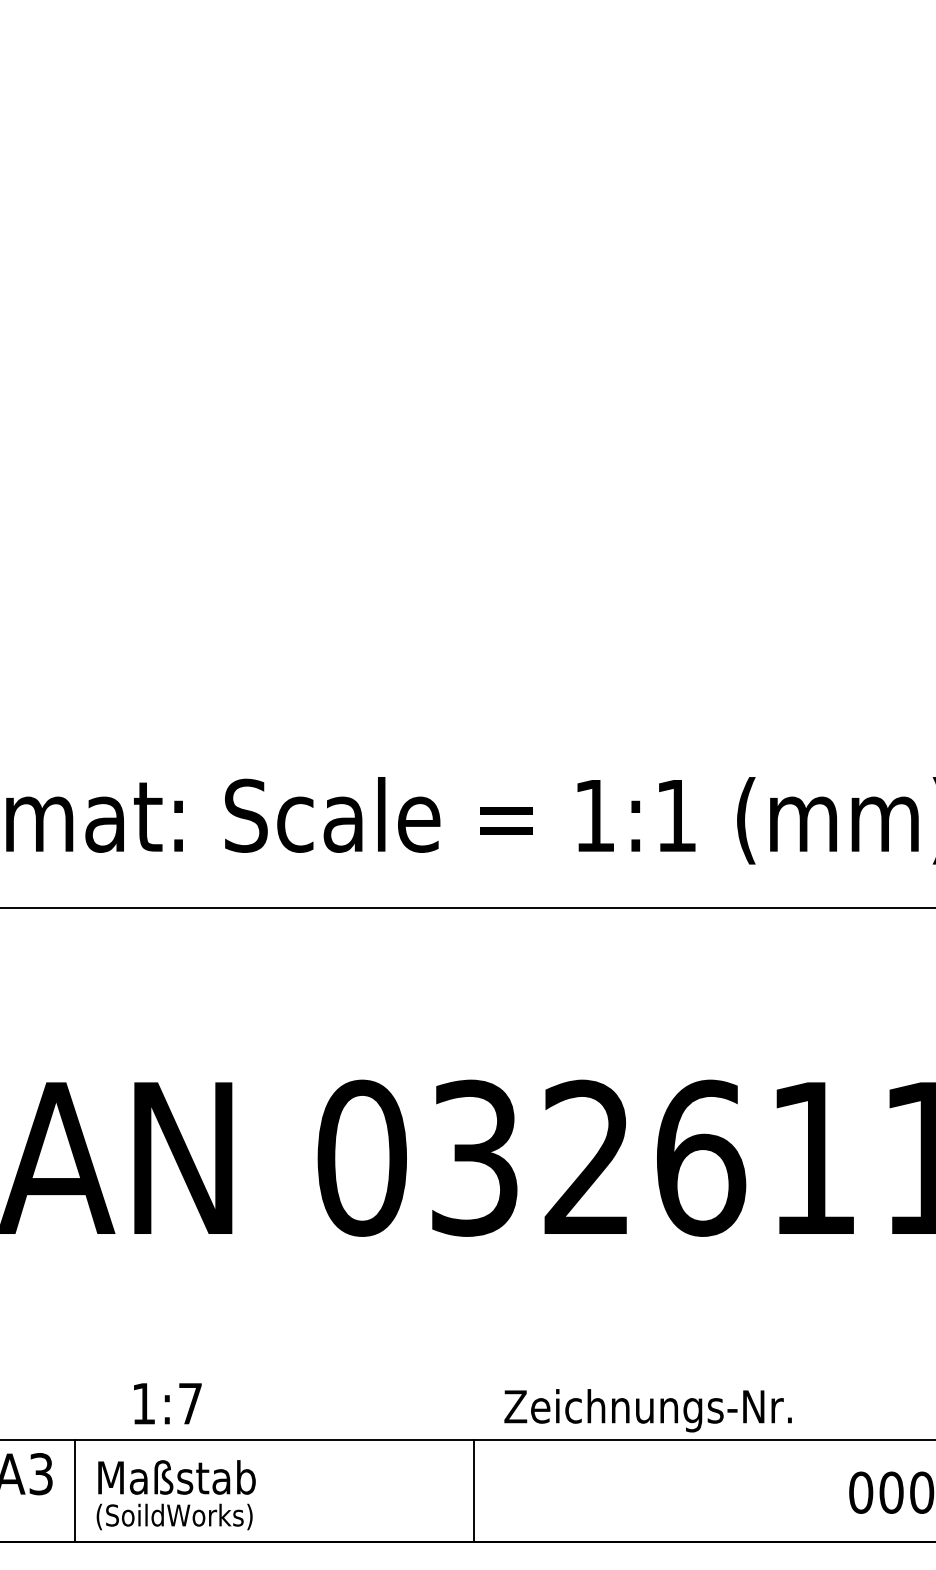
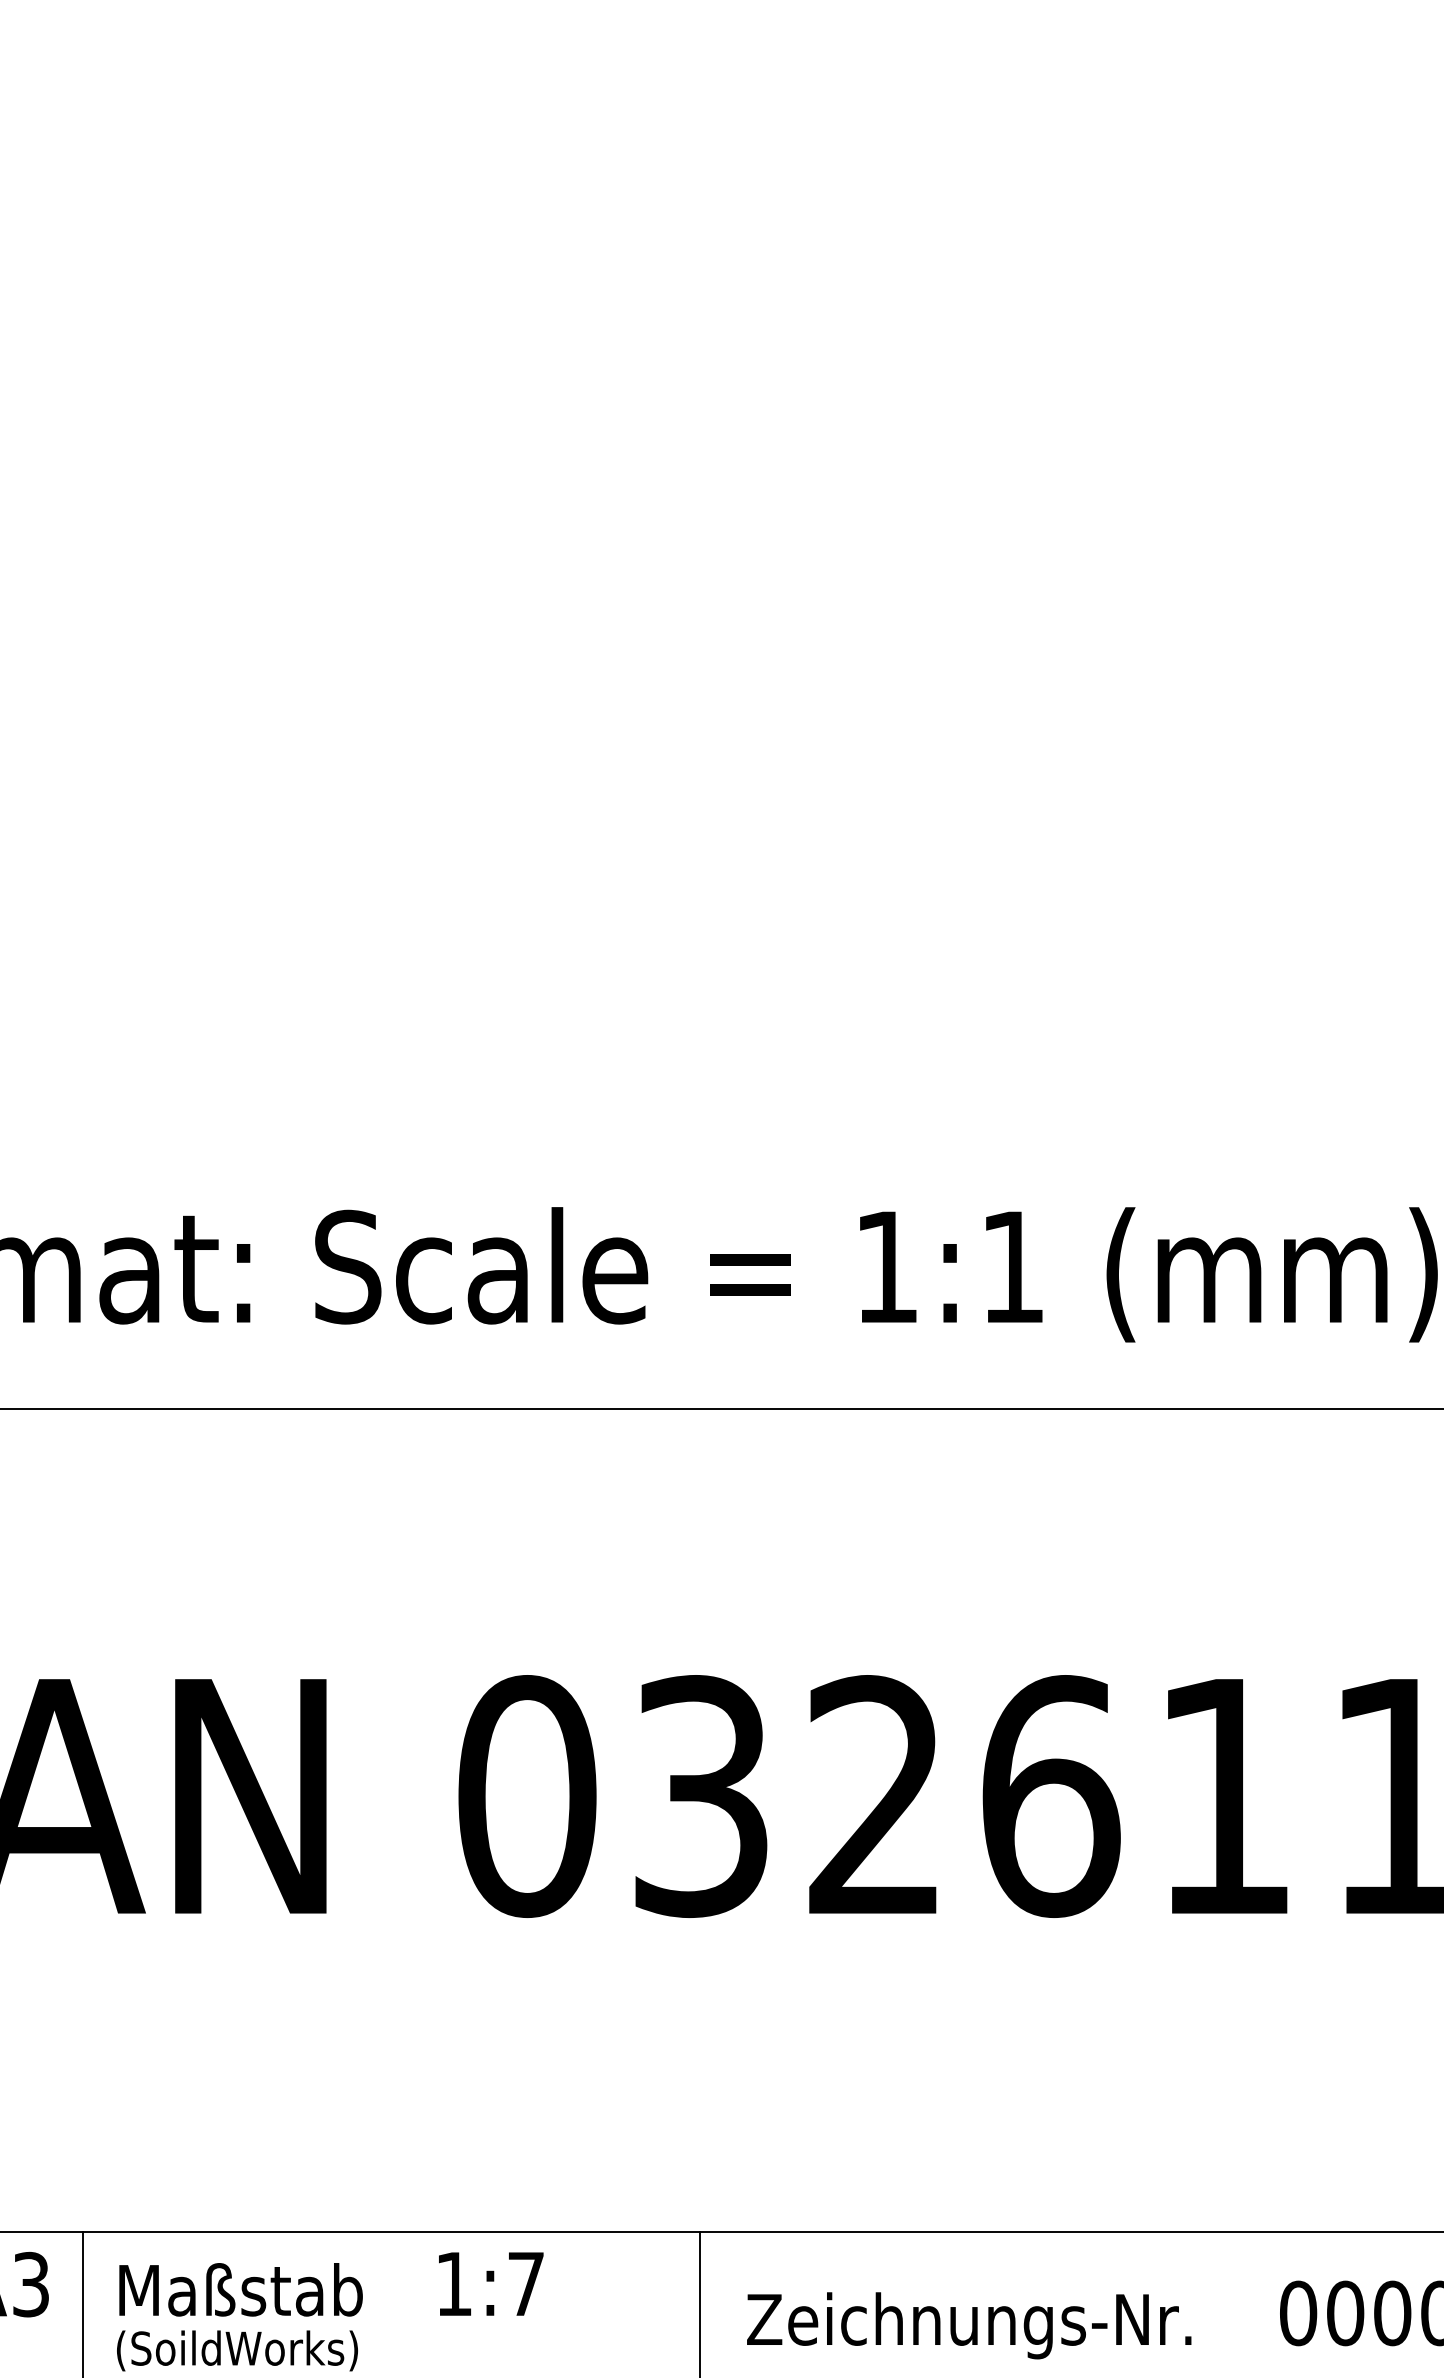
text: (167, 1403) -> (490, 2283), moved
text: (647, 1410) -> (968, 2325), moved

